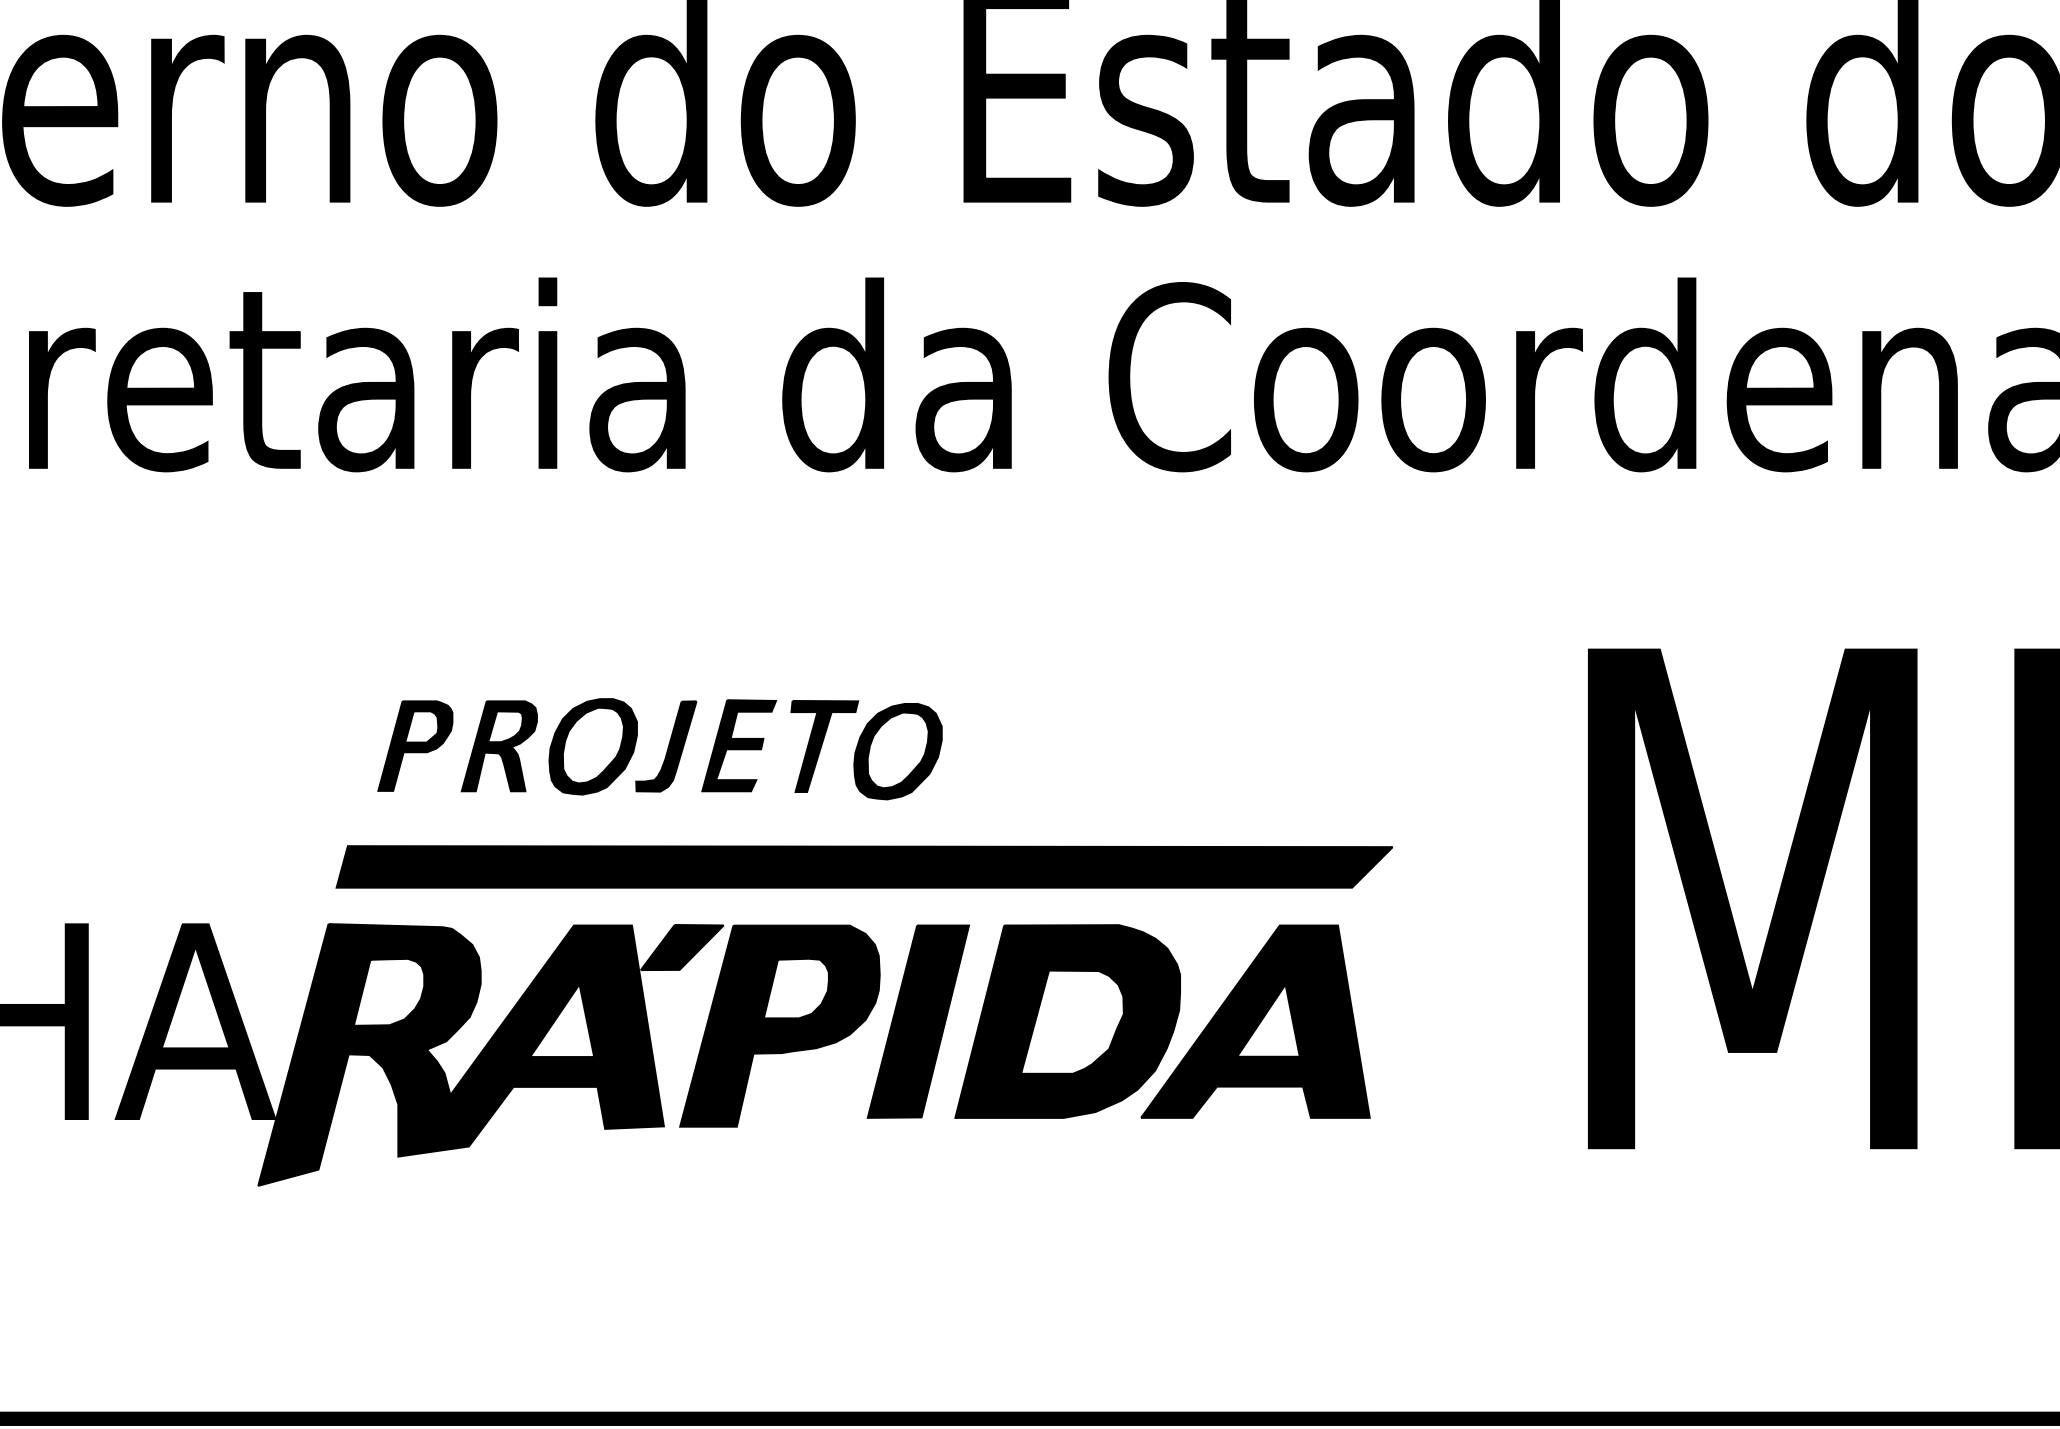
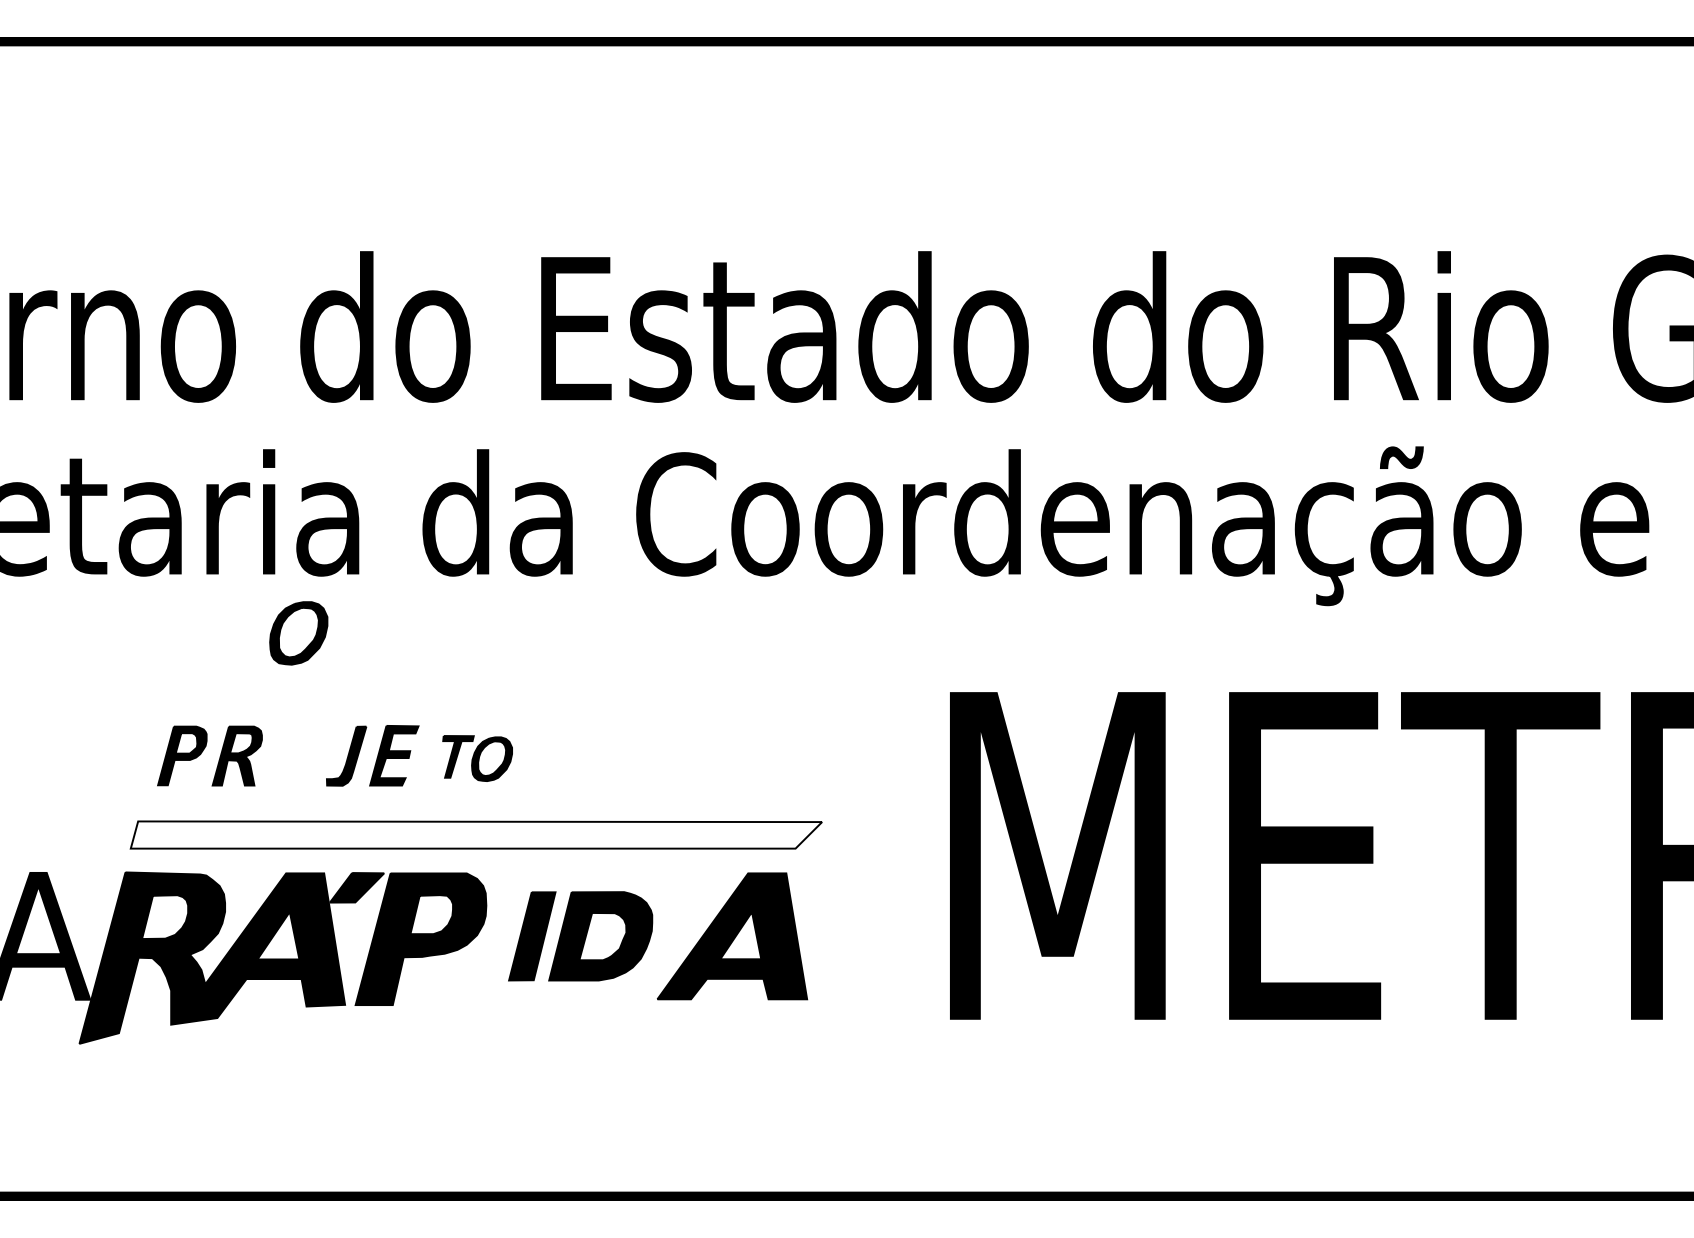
part: (592, 746) -> (298, 633), moved
part: (866, 750) -> (477, 758), size x0.7
fill: (864, 866) -> (476, 834), removed
part: (1023, 1021) -> (580, 936), size x0.7

